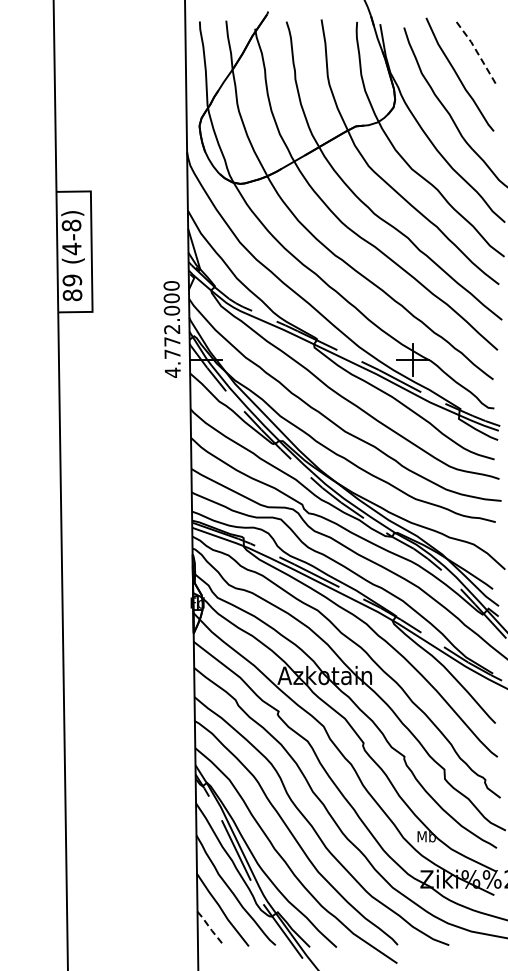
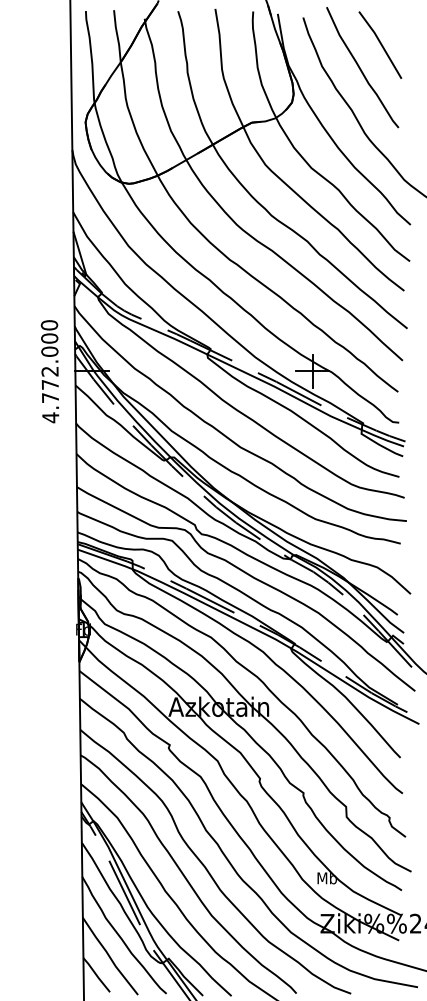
line: (477, 52) -> (381, 44), dashed -> solid
text: (171, 329) -> (49, 371), moved
line: (209, 927) -> (96, 974), dashed -> solid

